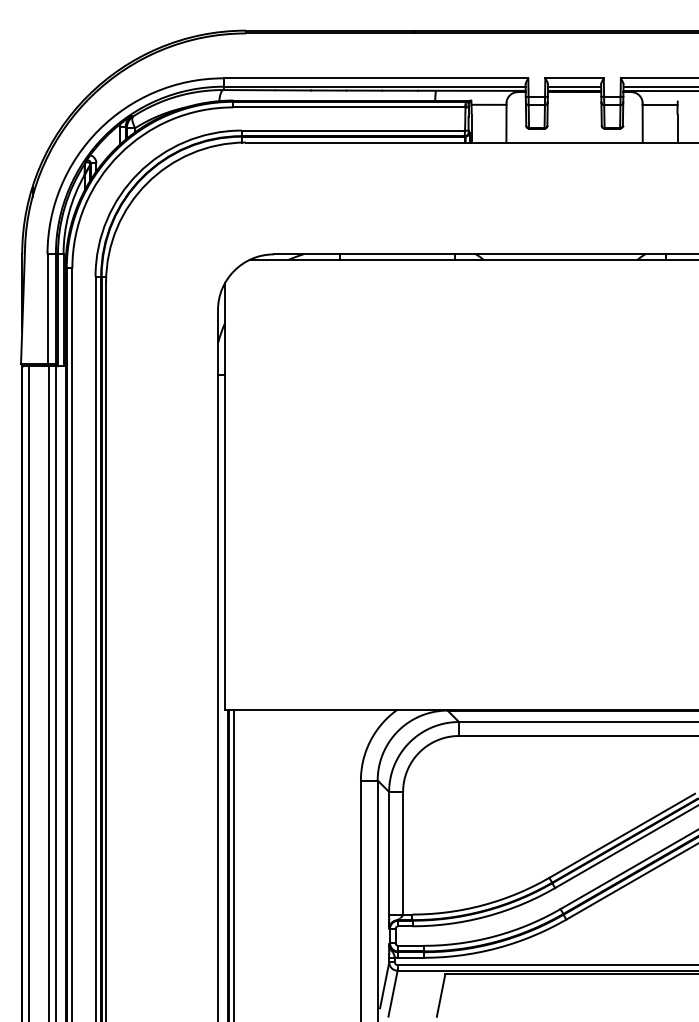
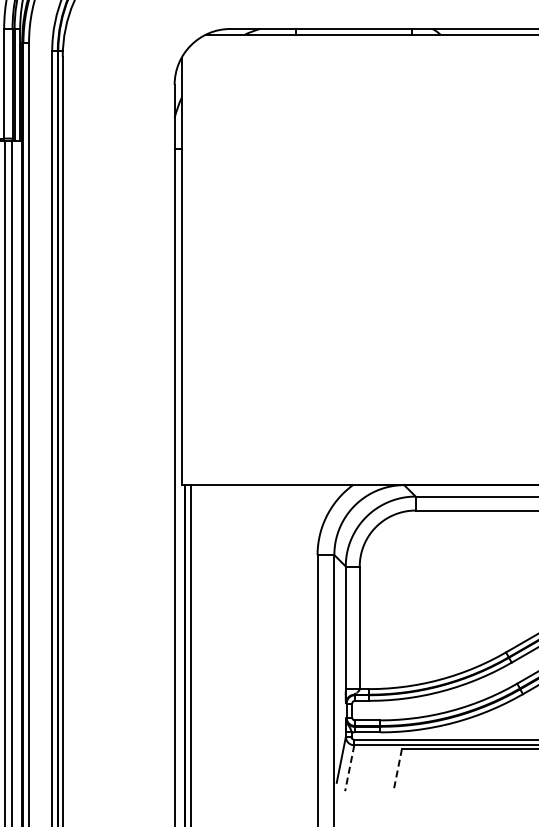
line: (392, 994) -> (349, 769), solid -> dashed
line: (441, 995) -> (398, 770), solid -> dashed

